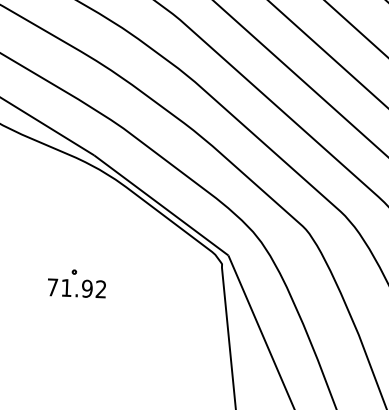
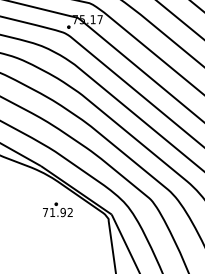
part: (76, 282) -> (57, 209), moved

